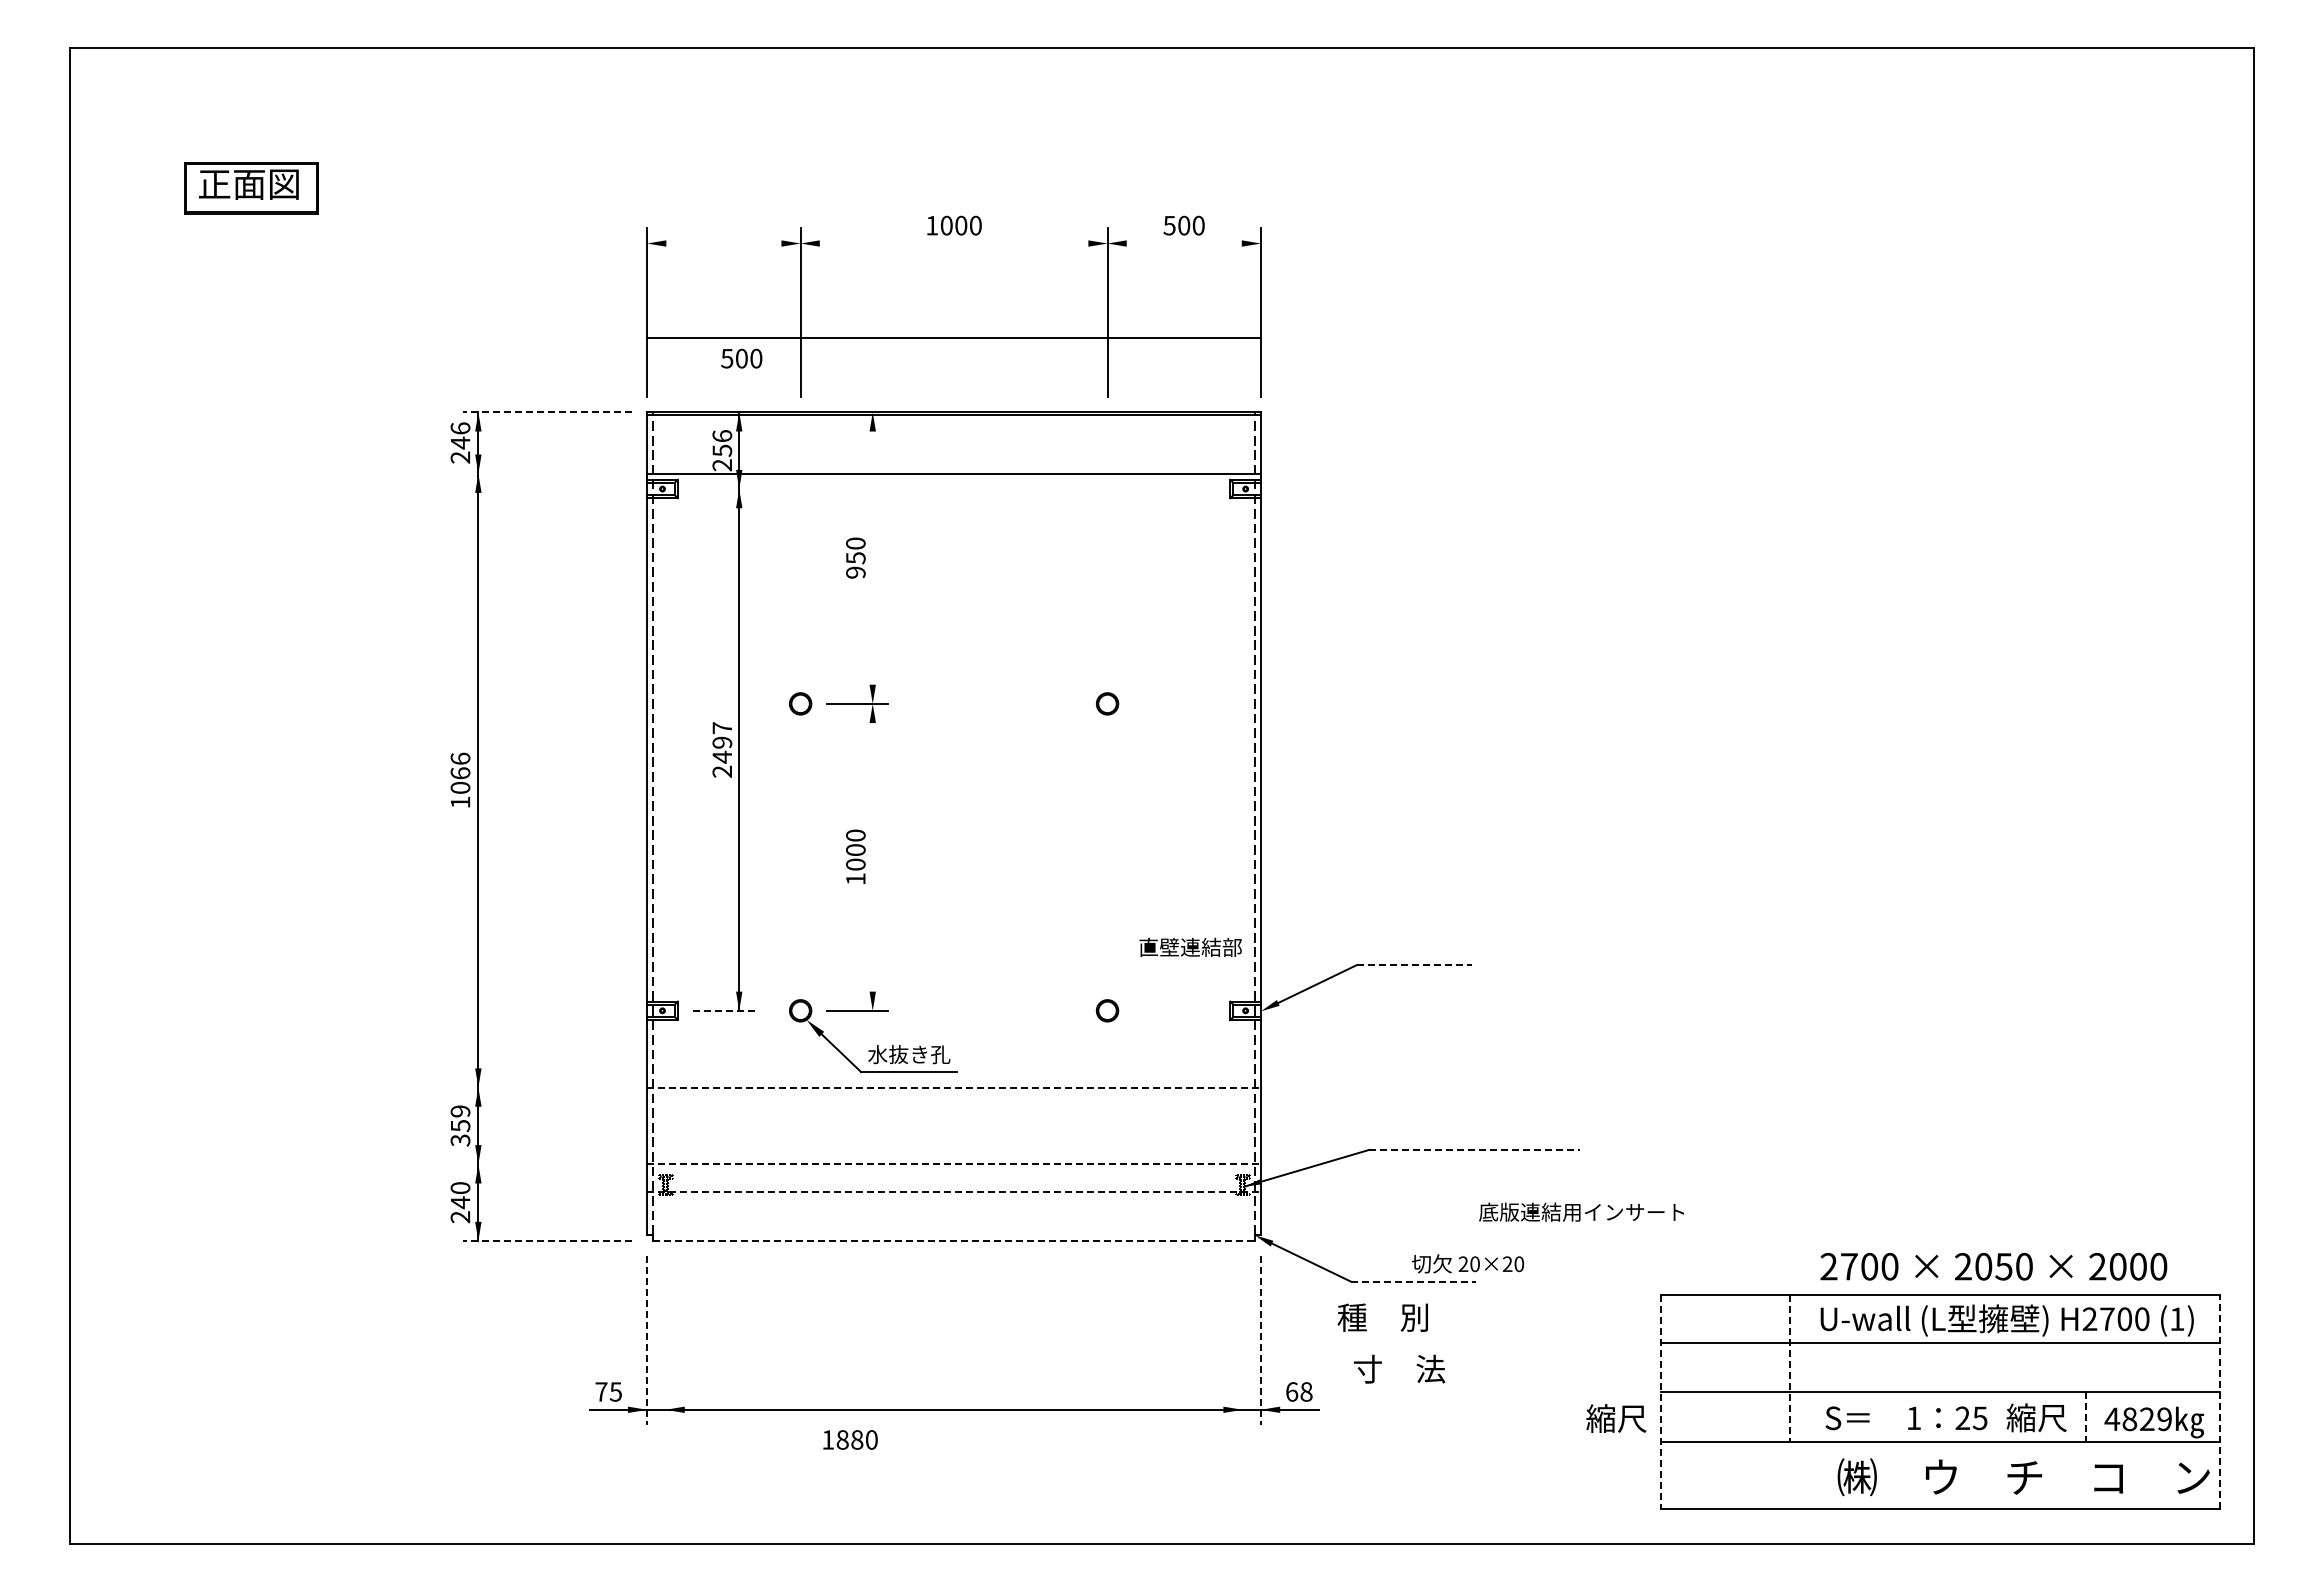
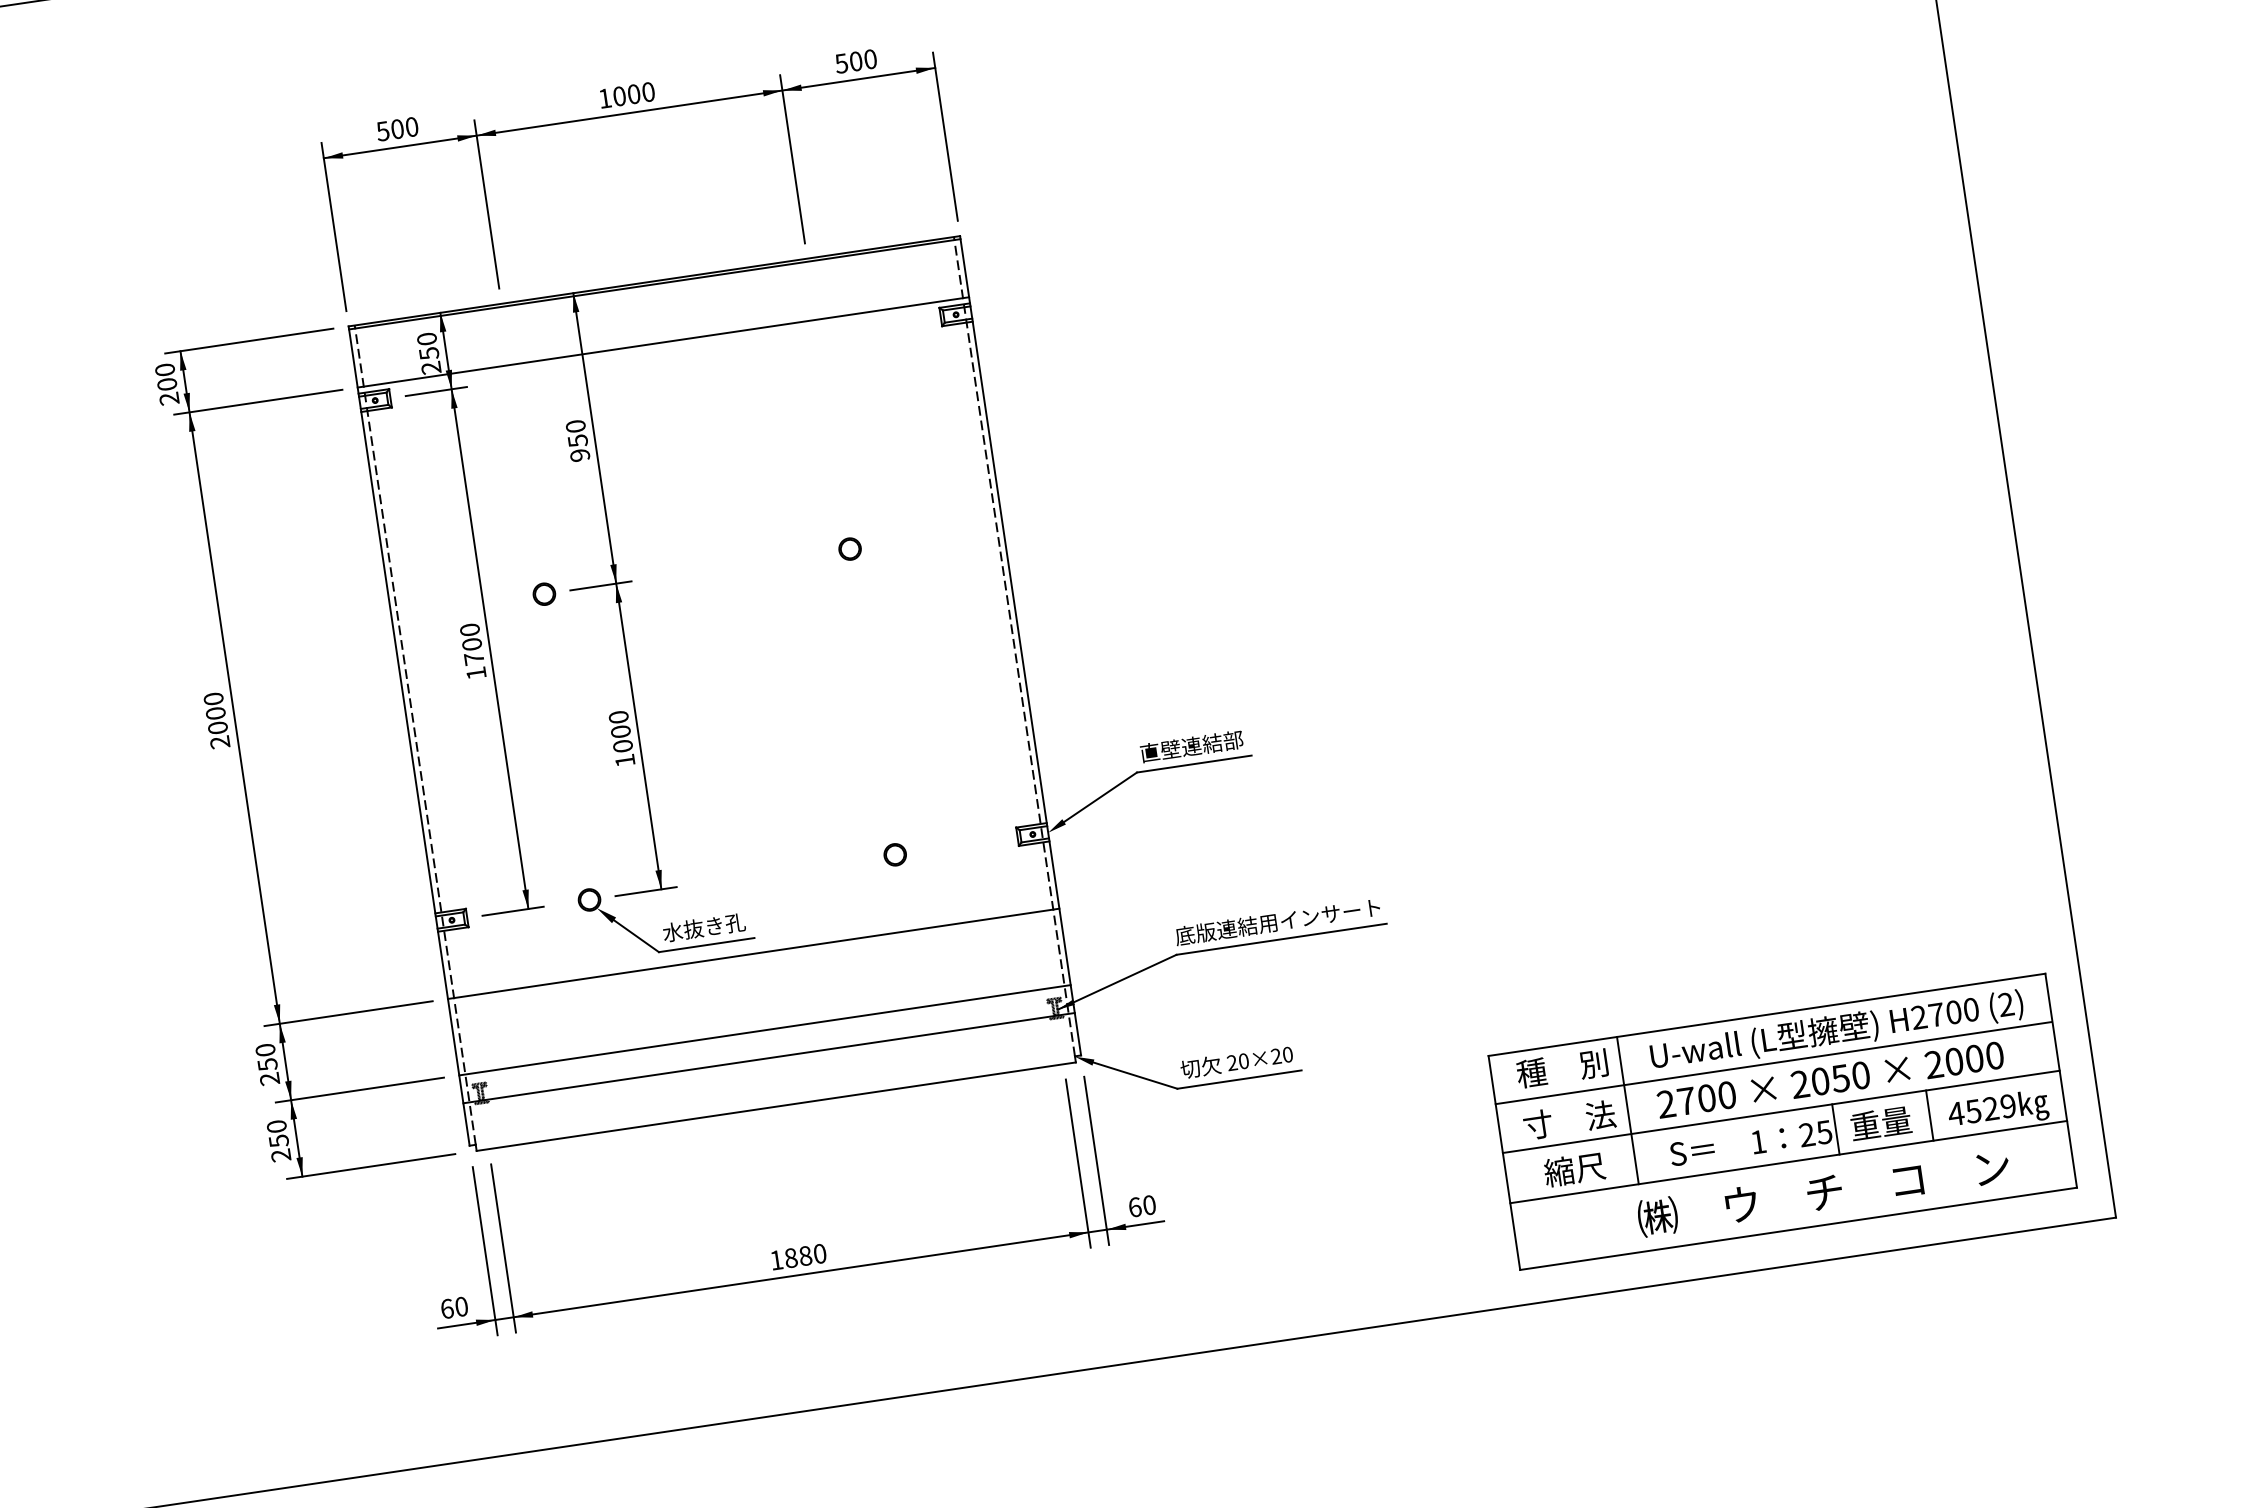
line: (954, 337) -> (629, 113), moved
text: (741, 358) -> (397, 129), moved
line: (546, 412) -> (248, 341), dashed -> solid
text: (460, 435) -> (166, 376), 246 -> 200
text: (722, 436) -> (427, 339), 256 -> 250
line: (547, 473) -> (258, 401), added
line: (723, 489) -> (436, 392), added
line: (872, 711) -> (617, 591), added
text: (722, 749) -> (473, 651), 2497 -> 1700
text: (460, 780) -> (216, 720), 1066 -> 2000
text: (1190, 946) -> (1191, 745), moved
line: (1414, 965) -> (1194, 764), dashed -> solid
line: (723, 1010) -> (512, 910), dashed -> solid
line: (547, 1087) -> (348, 1013), added
line: (954, 1087) -> (754, 953), dashed -> solid
text: (460, 1125) -> (267, 1064), 359 -> 250
line: (1474, 1149) -> (1281, 938), dashed -> solid
line: (547, 1164) -> (360, 1090), added
line: (954, 1164) -> (765, 1030), dashed -> solid
line: (954, 1192) -> (769, 1058), dashed -> solid
text: (460, 1202) -> (278, 1140), 240 -> 250
text: (1581, 1211) -> (1277, 921), moved
line: (546, 1241) -> (370, 1167), dashed -> solid
line: (954, 1241) -> (776, 1107), dashed -> solid
text: (1468, 1263) -> (1237, 1061), moved
text: (1993, 1266) -> (1830, 1079), moved
line: (1413, 1281) -> (1239, 1079), dashed -> solid
text: (1382, 1317) -> (1561, 1068), moved
text: (2177, 1318) -> (2006, 1003), (1) -> (2)
line: (665, 1340) -> (503, 1248), added
line: (1242, 1340) -> (1078, 1163), added
line: (647, 1341) -> (485, 1251), dashed -> solid
line: (1261, 1341) -> (1097, 1161), dashed -> solid
text: (1399, 1368) -> (1569, 1119), moved
line: (1790, 1368) -> (1628, 1110), dashed -> solid
text: (608, 1391) -> (454, 1307), 75 -> 60
text: (1306, 1391) -> (1149, 1204), 68 -> 60
line: (2220, 1401) -> (2061, 1080), dashed -> solid
line: (1661, 1402) -> (1504, 1163), dashed -> solid
line: (1991, 1416) -> (1835, 1128), added
text: (2036, 1417) -> (1880, 1123), 縮尺 -> 重量
line: (2086, 1417) -> (1930, 1115), dashed -> solid
text: (1616, 1418) -> (1574, 1169), moved
text: (2129, 1419) -> (1973, 1111), 4829 -> 4529
text: (850, 1439) -> (798, 1256), moved
text: (2023, 1477) -> (1823, 1192), moved

